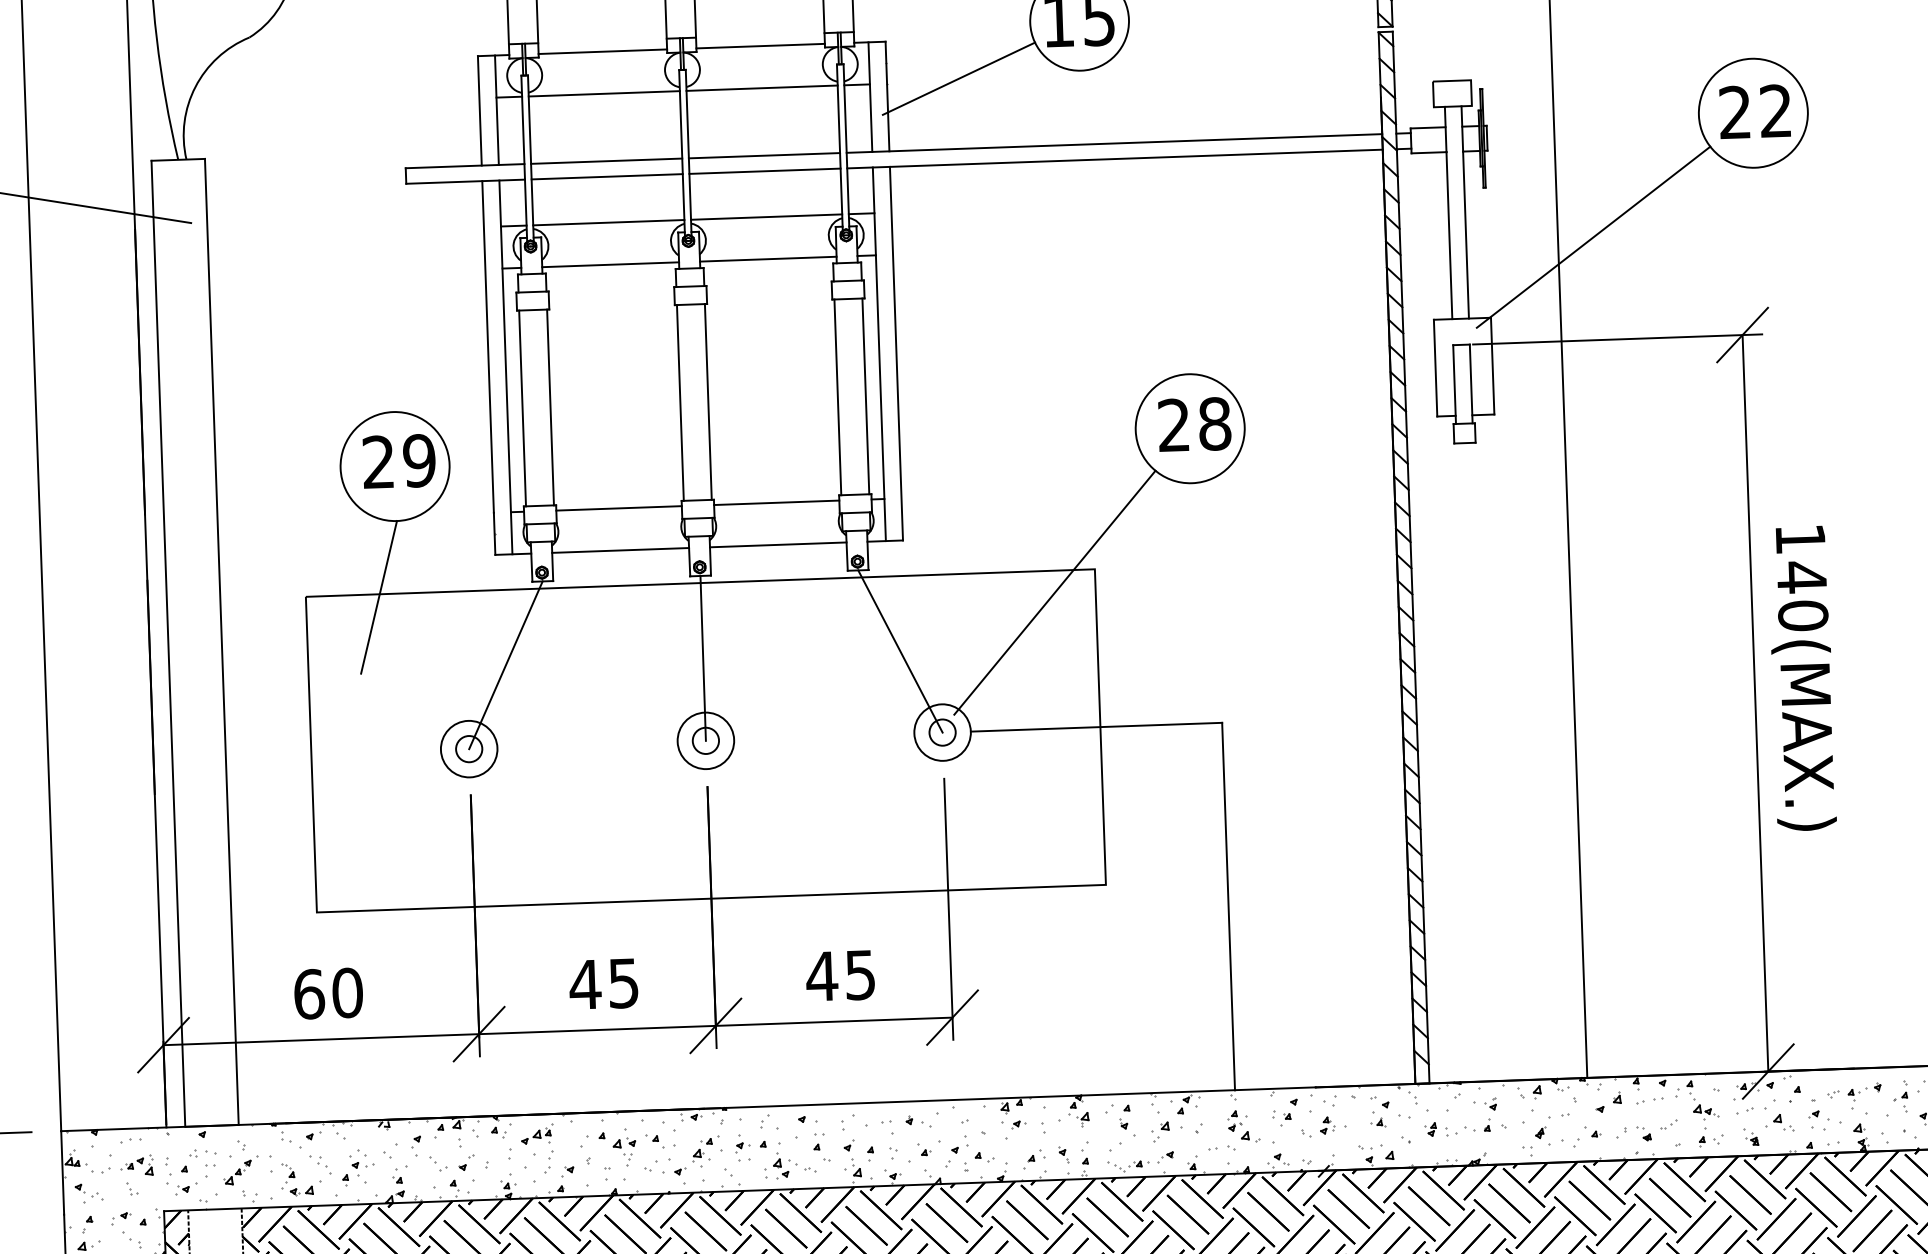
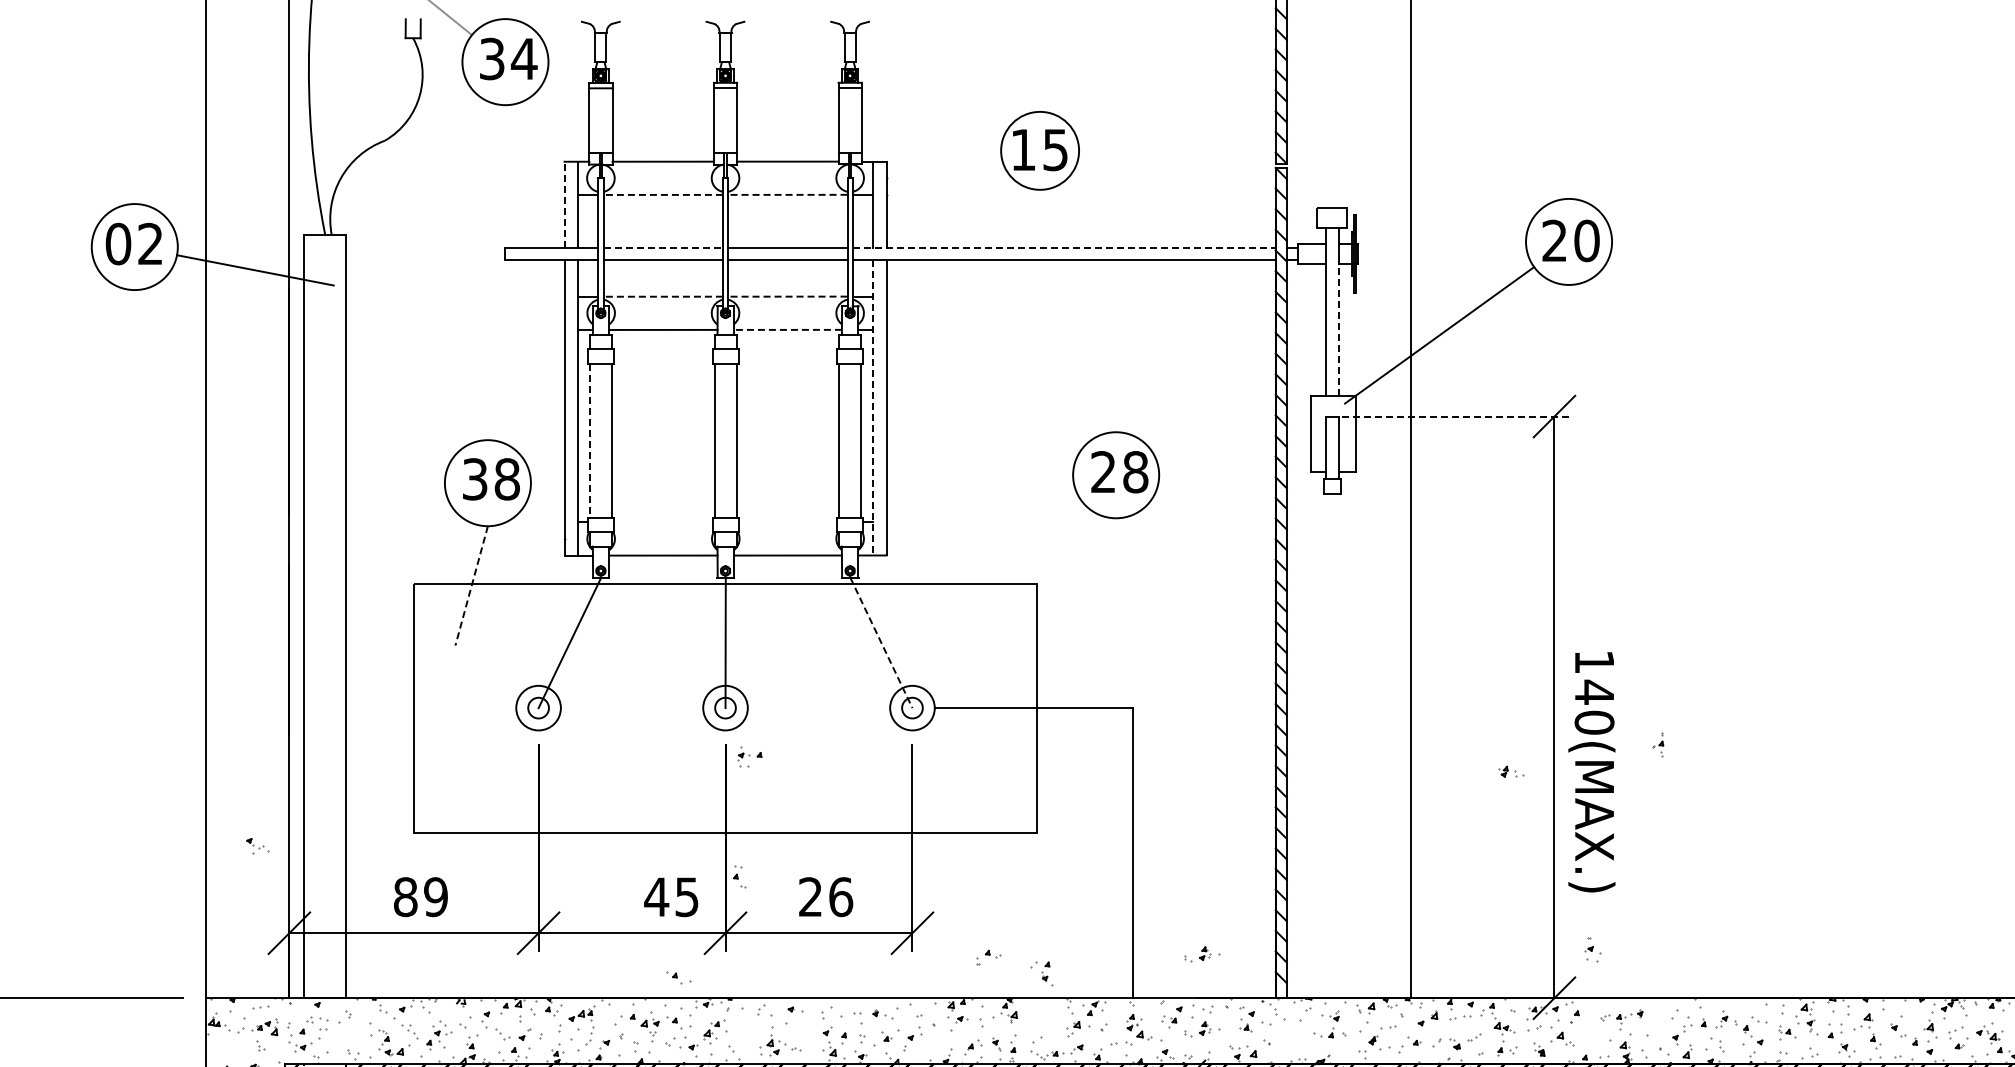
line: (959, 78) -> (943, 192), removed
line: (761, 87) -> (787, 194), solid -> dashed
line: (604, 93) -> (663, 194), solid -> dashed
line: (479, 110) -> (564, 204), solid -> dashed
text: (1775, 110) -> (1586, 240), 22 -> 20
line: (1114, 143) -> (1064, 248), solid -> dashed
line: (607, 161) -> (663, 248), solid -> dashed
line: (766, 216) -> (787, 296), solid -> dashed
line: (609, 222) -> (663, 296), solid -> dashed
line: (1466, 235) -> (1339, 330), solid -> dashed
line: (768, 258) -> (788, 329), solid -> dashed
line: (1618, 339) -> (1456, 416), solid -> dashed
line: (879, 353) -> (873, 407), solid -> dashed
line: (523, 409) -> (590, 441), solid -> dashed
text: (399, 461) -> (491, 479), 29 -> 38
line: (776, 503) -> (787, 522), removed
line: (619, 508) -> (663, 522), removed
line: (1054, 592) -> (1004, 600), removed
line: (378, 596) -> (471, 585), solid -> dashed
line: (900, 652) -> (881, 643), solid -> dashed
text: (1801, 678) -> (1591, 772), moved
text: (840, 976) -> (825, 897), 45 -> 26
text: (604, 984) -> (671, 897), moved
text: (328, 994) -> (420, 897), 60 -> 89
part: (1320, 1031) -> (1202, 954), added
part: (658, 1084) -> (678, 977), added
part: (1901, 1096) -> (1658, 744), moved
part: (1818, 1114) -> (1592, 949), moved
part: (1119, 1119) -> (1041, 973), moved
part: (1440, 1128) -> (1511, 771), moved
part: (750, 1146) -> (749, 756), moved
part: (821, 1146) -> (739, 876), moved
part: (979, 1161) -> (988, 957), moved
part: (241, 1170) -> (347, 1034), removed
part: (89, 1193) -> (257, 846), moved

